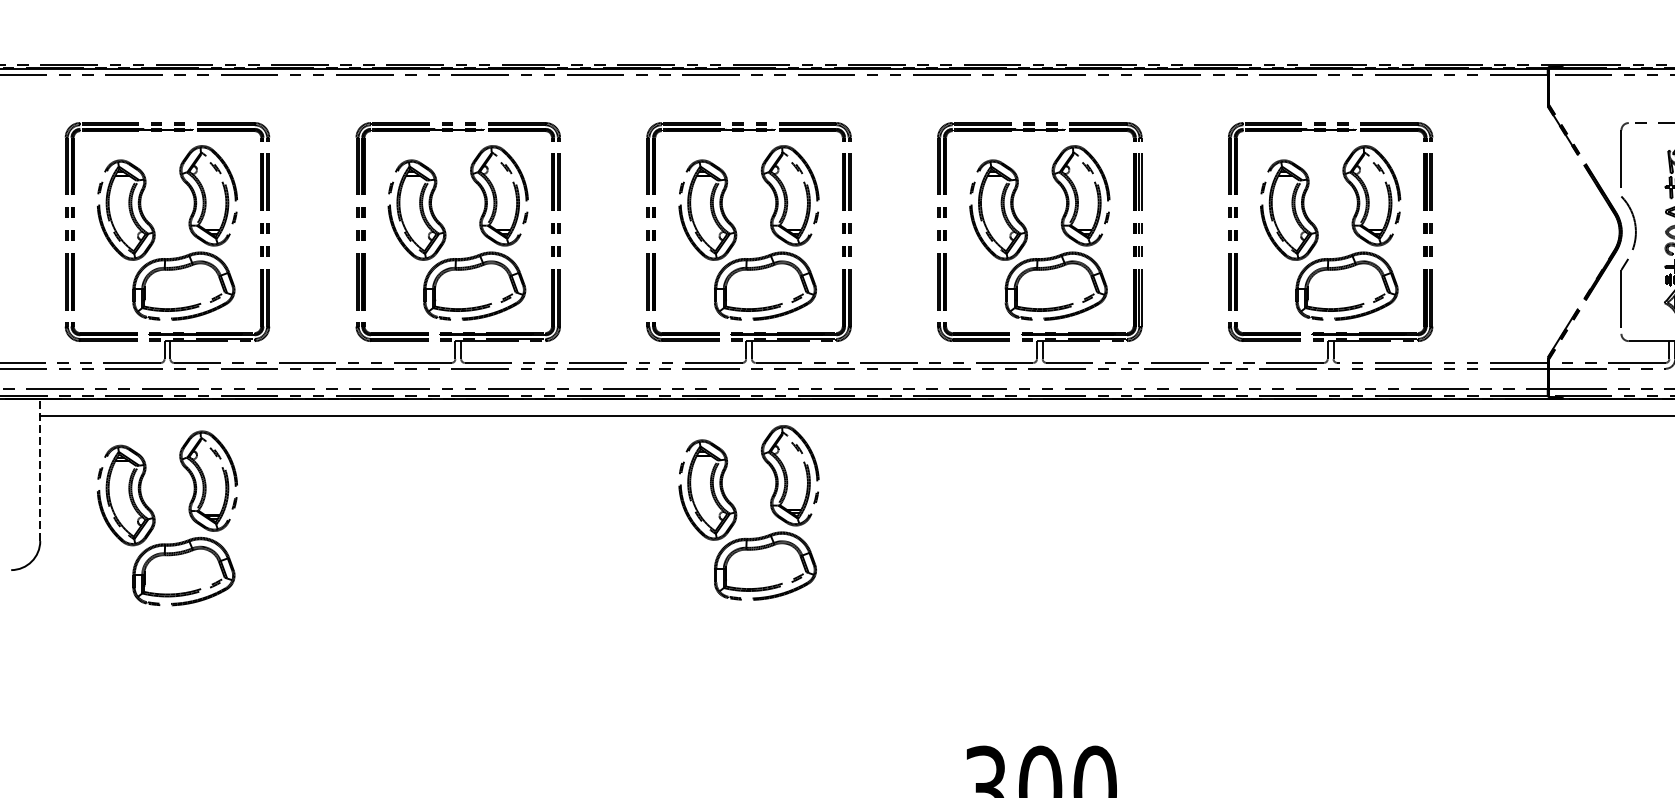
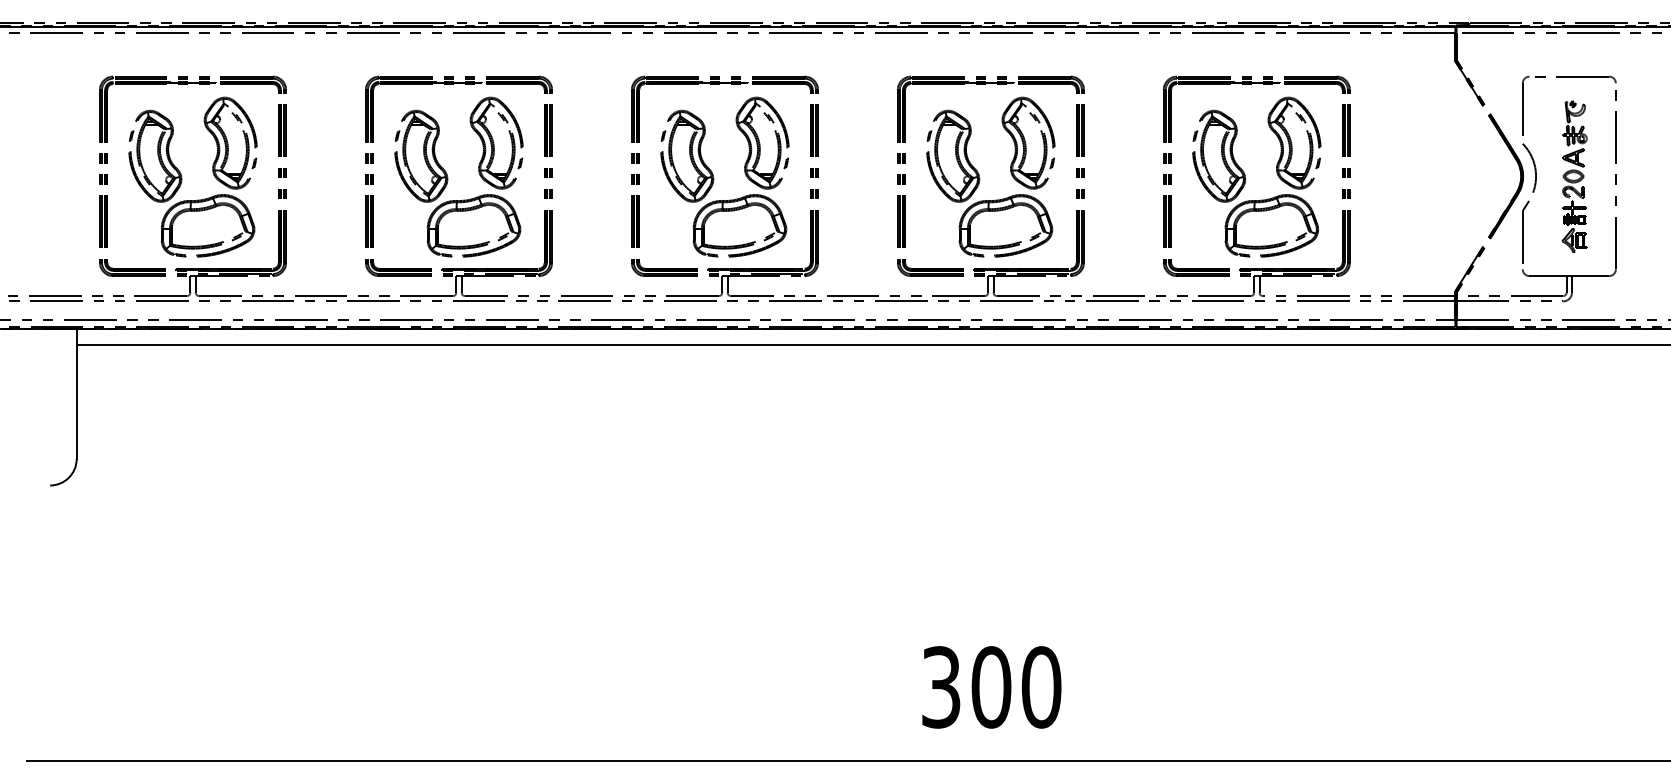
line: (40, 470) -> (76, 394), dashed -> solid
part: (737, 513) -> (714, 433), removed
part: (155, 518) -> (182, 438), removed

